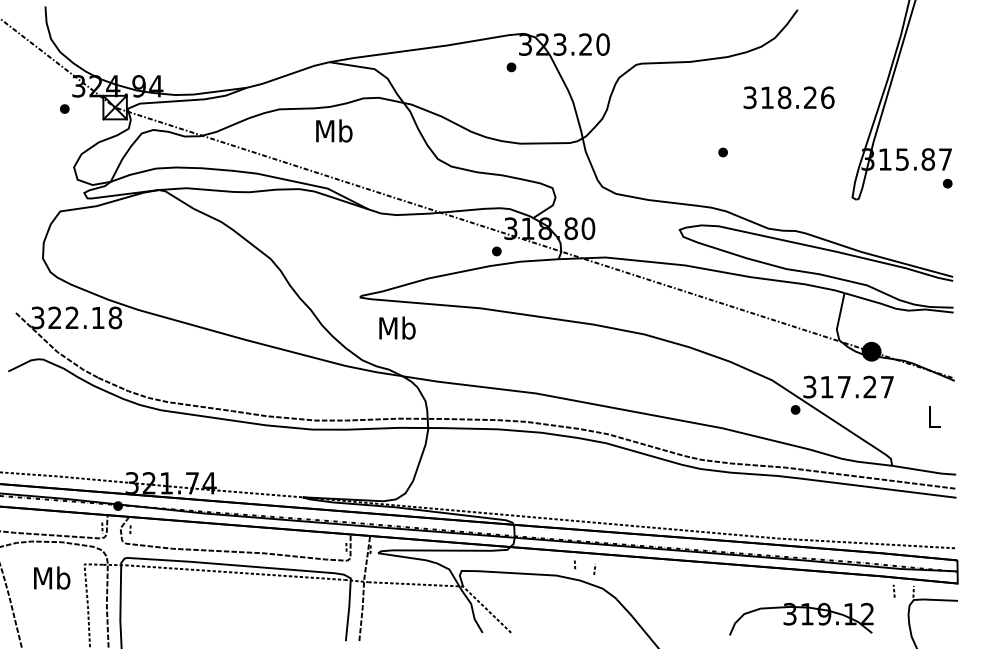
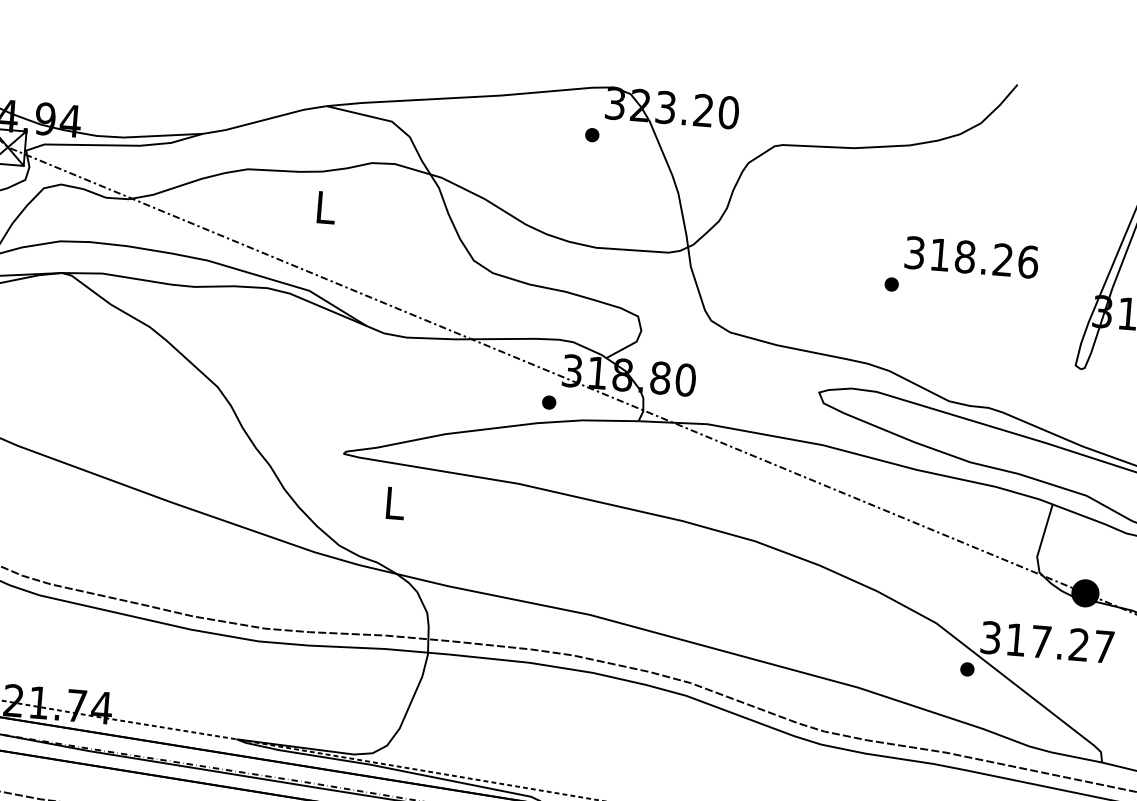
text: (788, 97) -> (971, 257), moved
text: (334, 130) -> (326, 206), Mb -> L
text: (397, 327) -> (394, 502), Mb -> L

